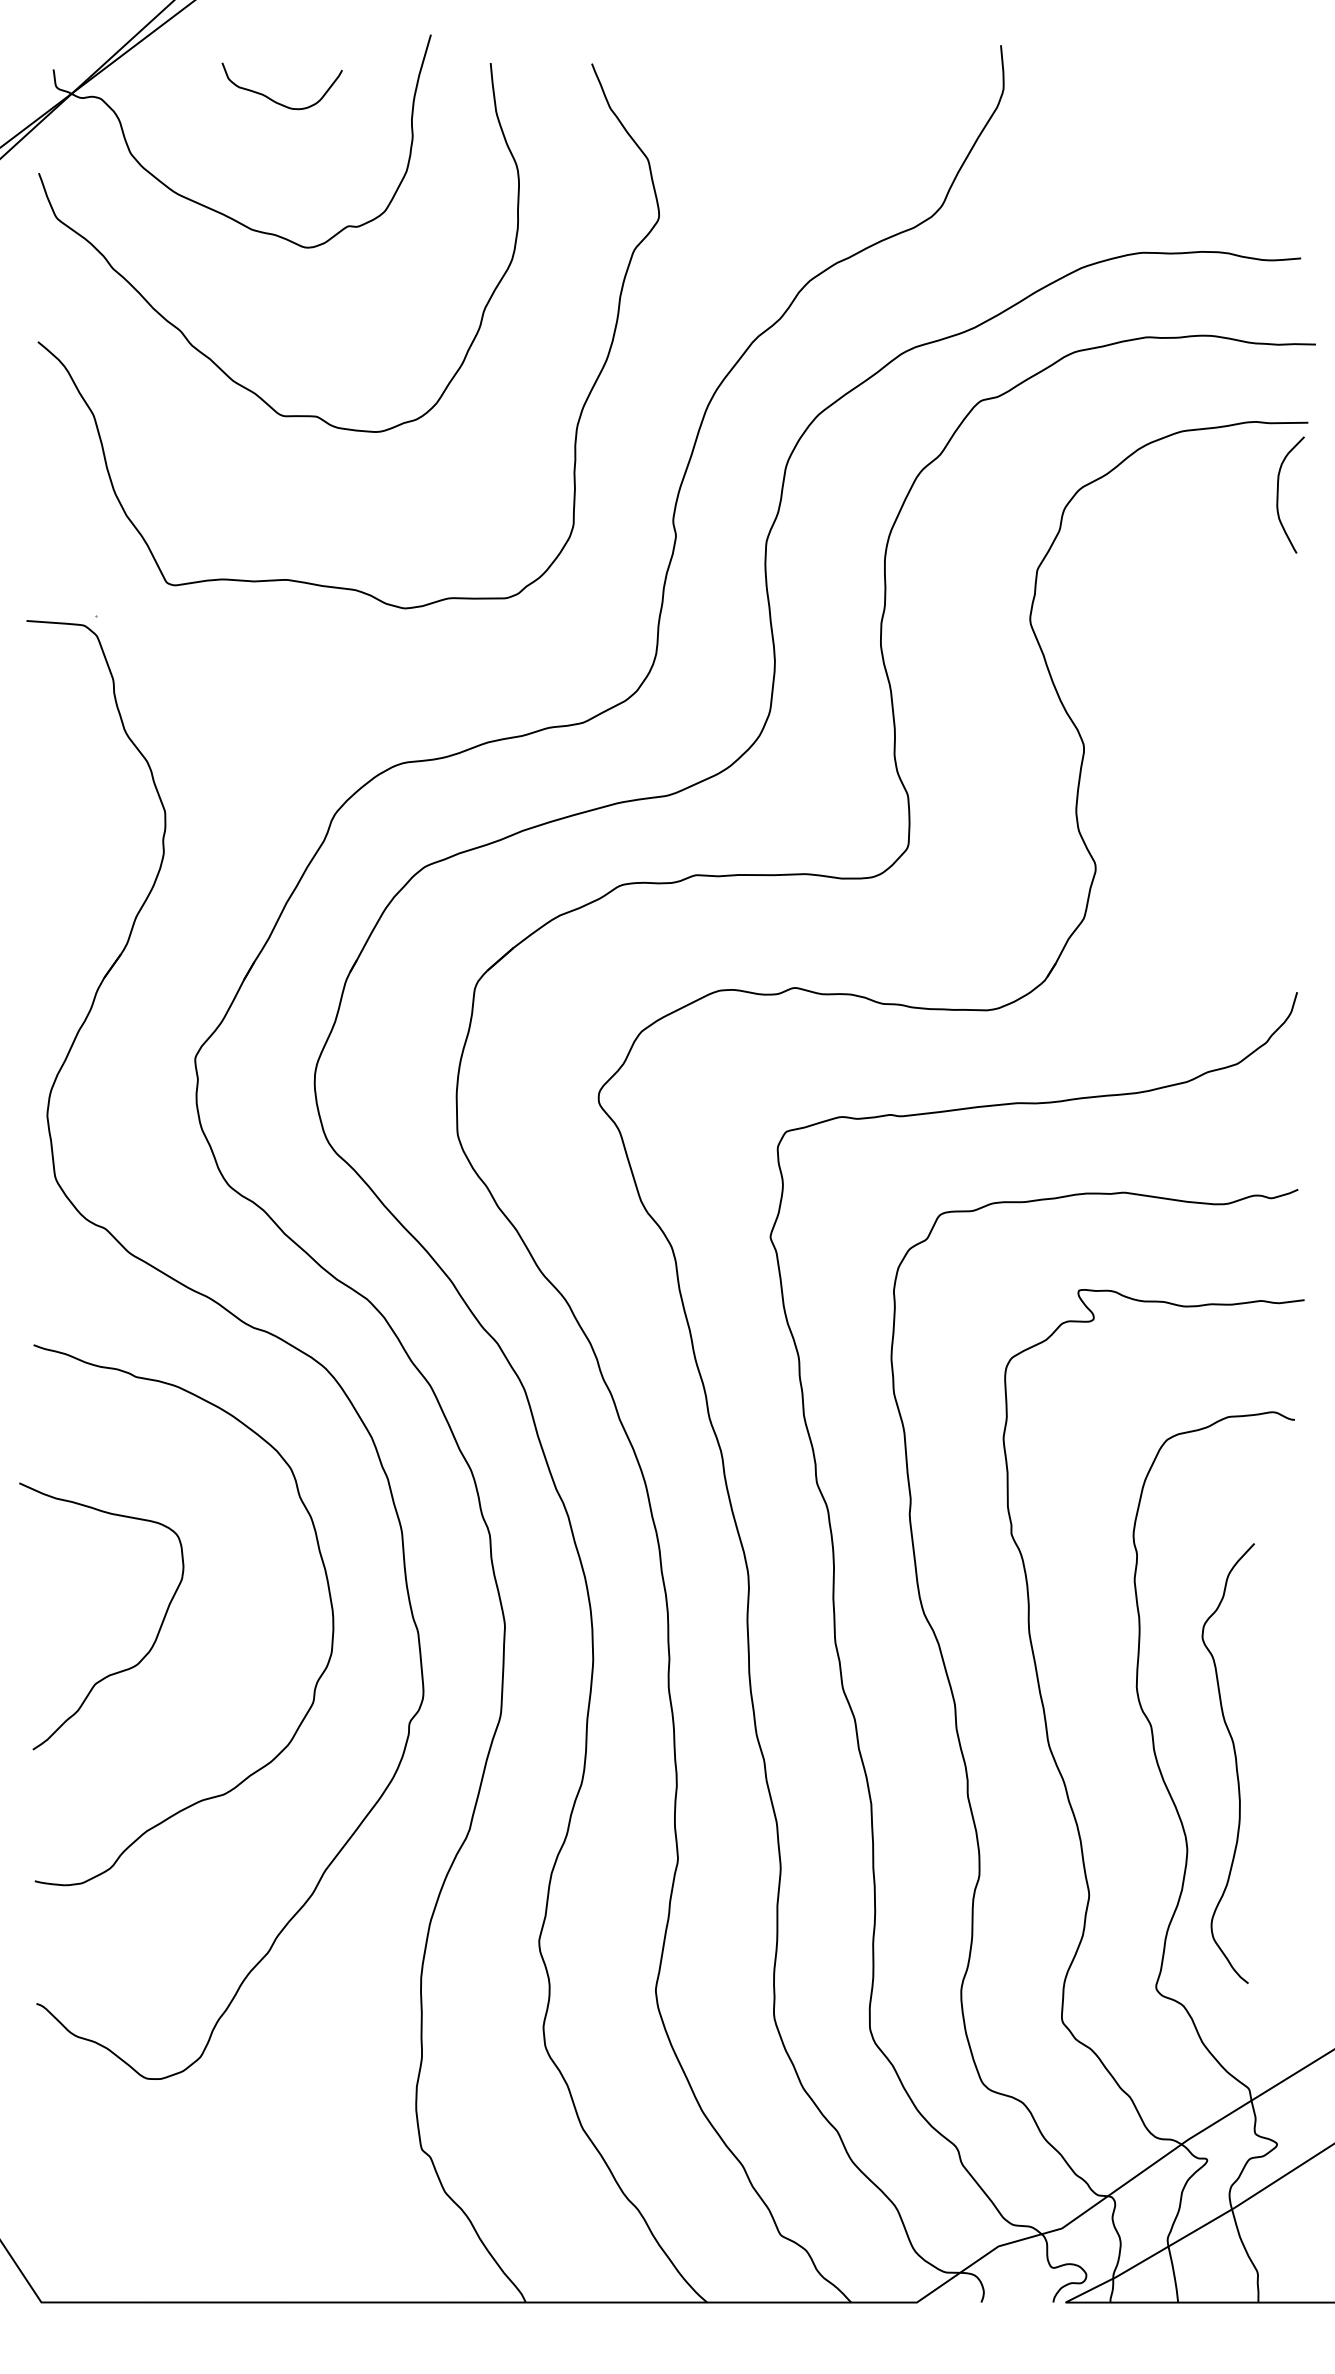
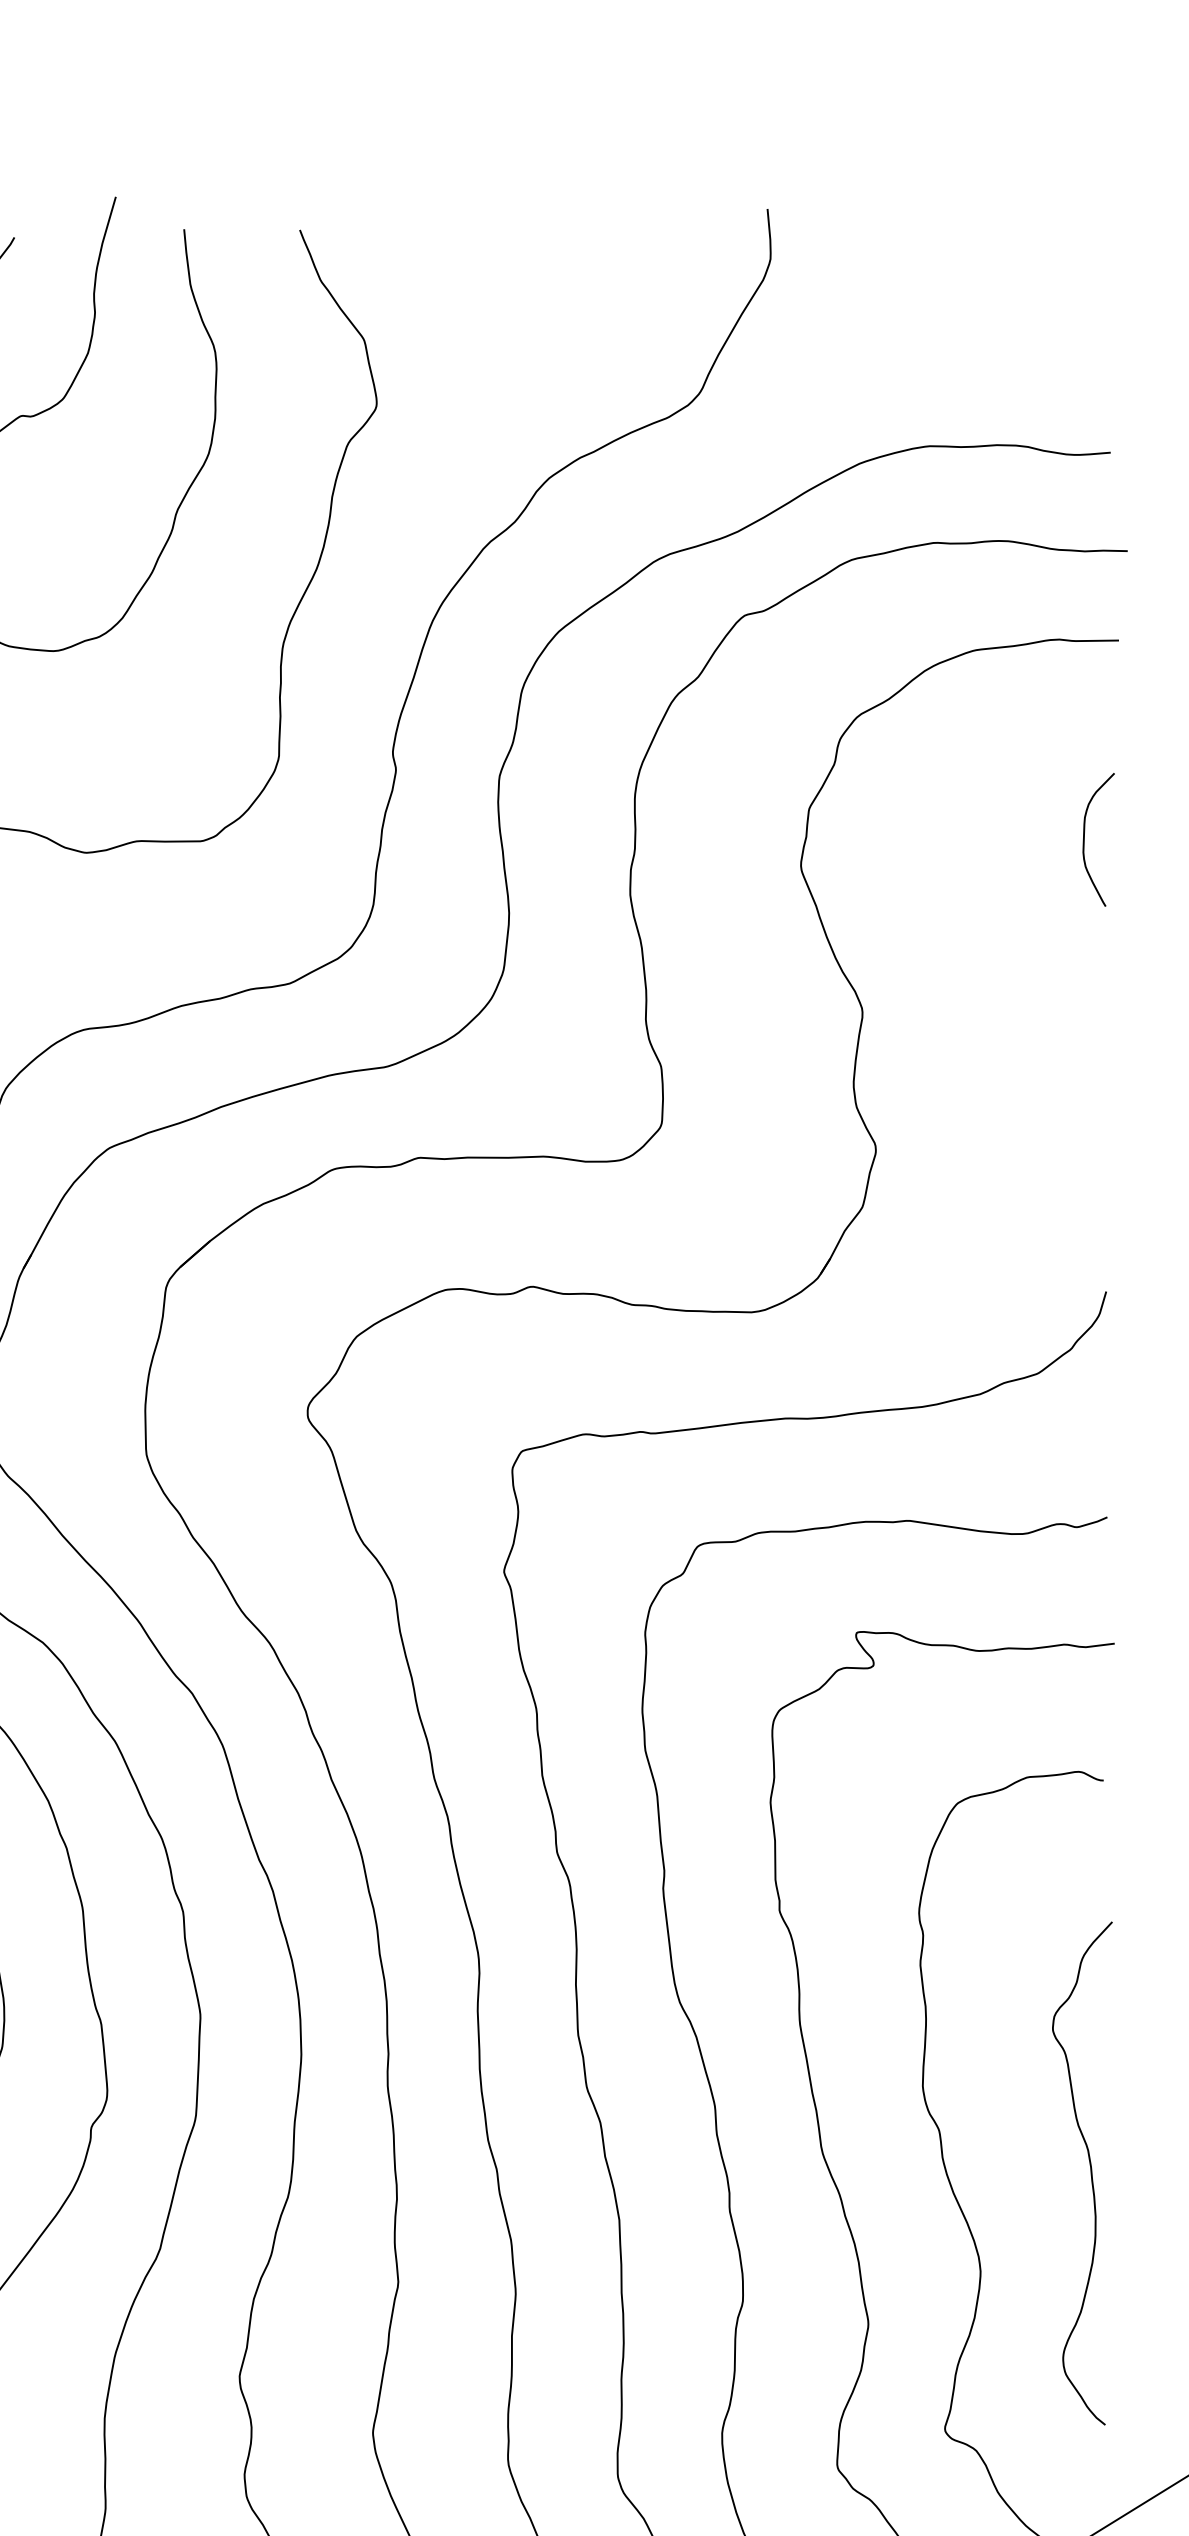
curve: (1278, 494) -> (1084, 839), moved
curve: (1235, 1763) -> (1090, 2173), moved

